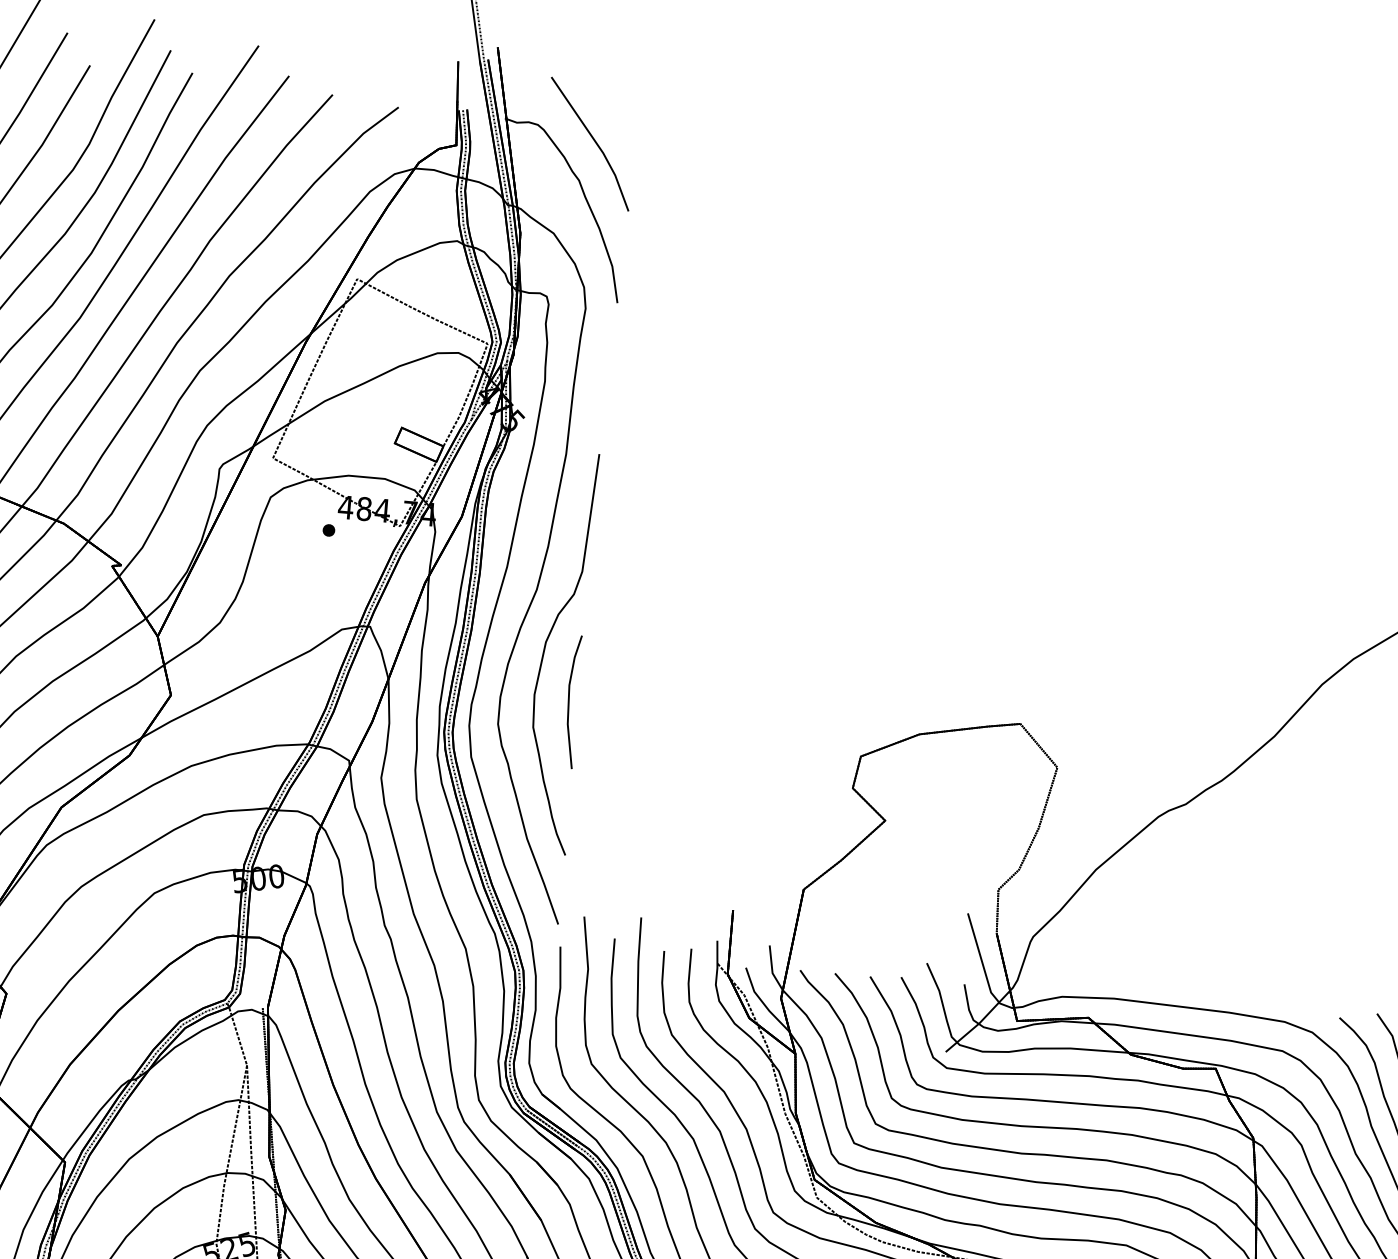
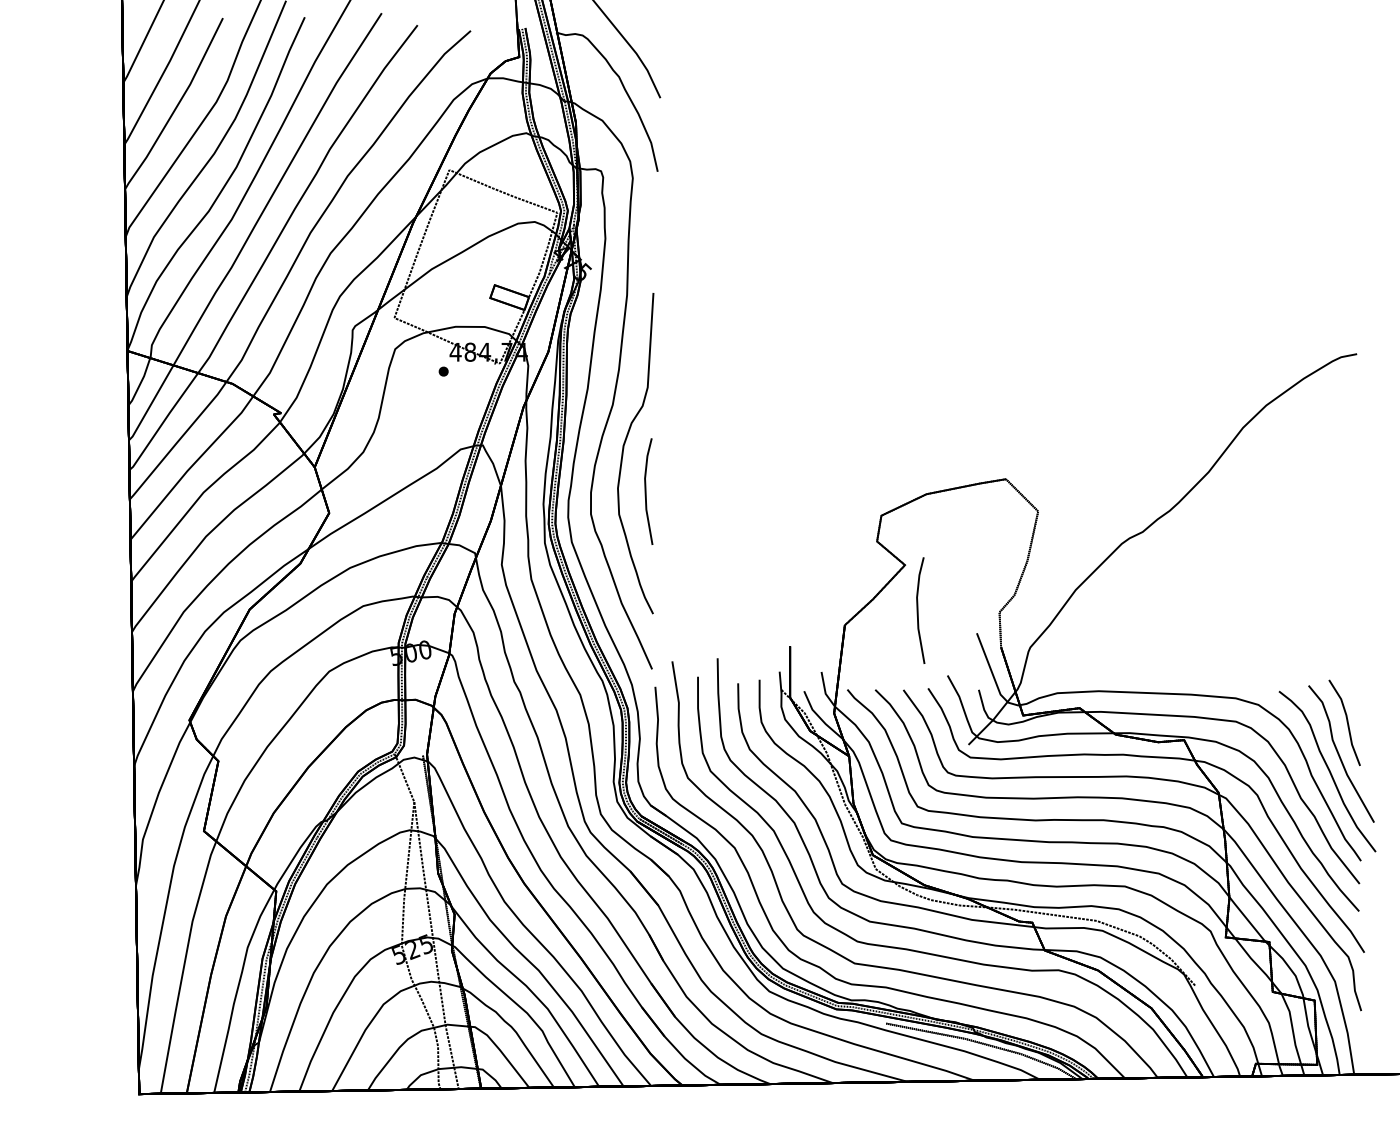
line: (897, 878) -> (918, 610), added

